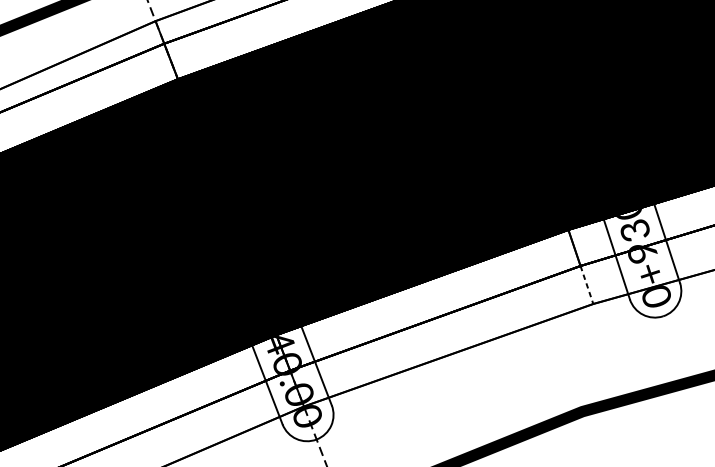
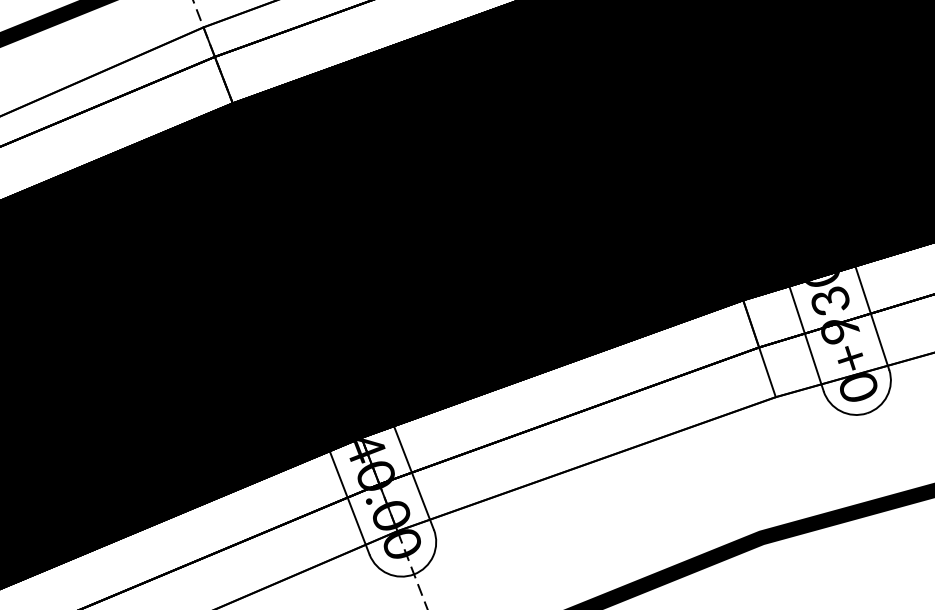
line: (586, 285) -> (767, 372), dashed -> solid

